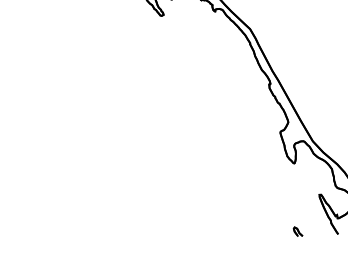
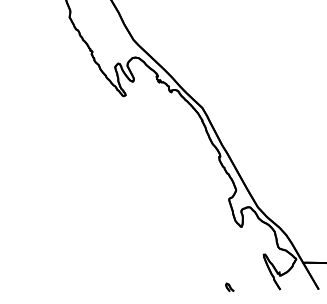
part: (297, 231) -> (229, 287), moved

